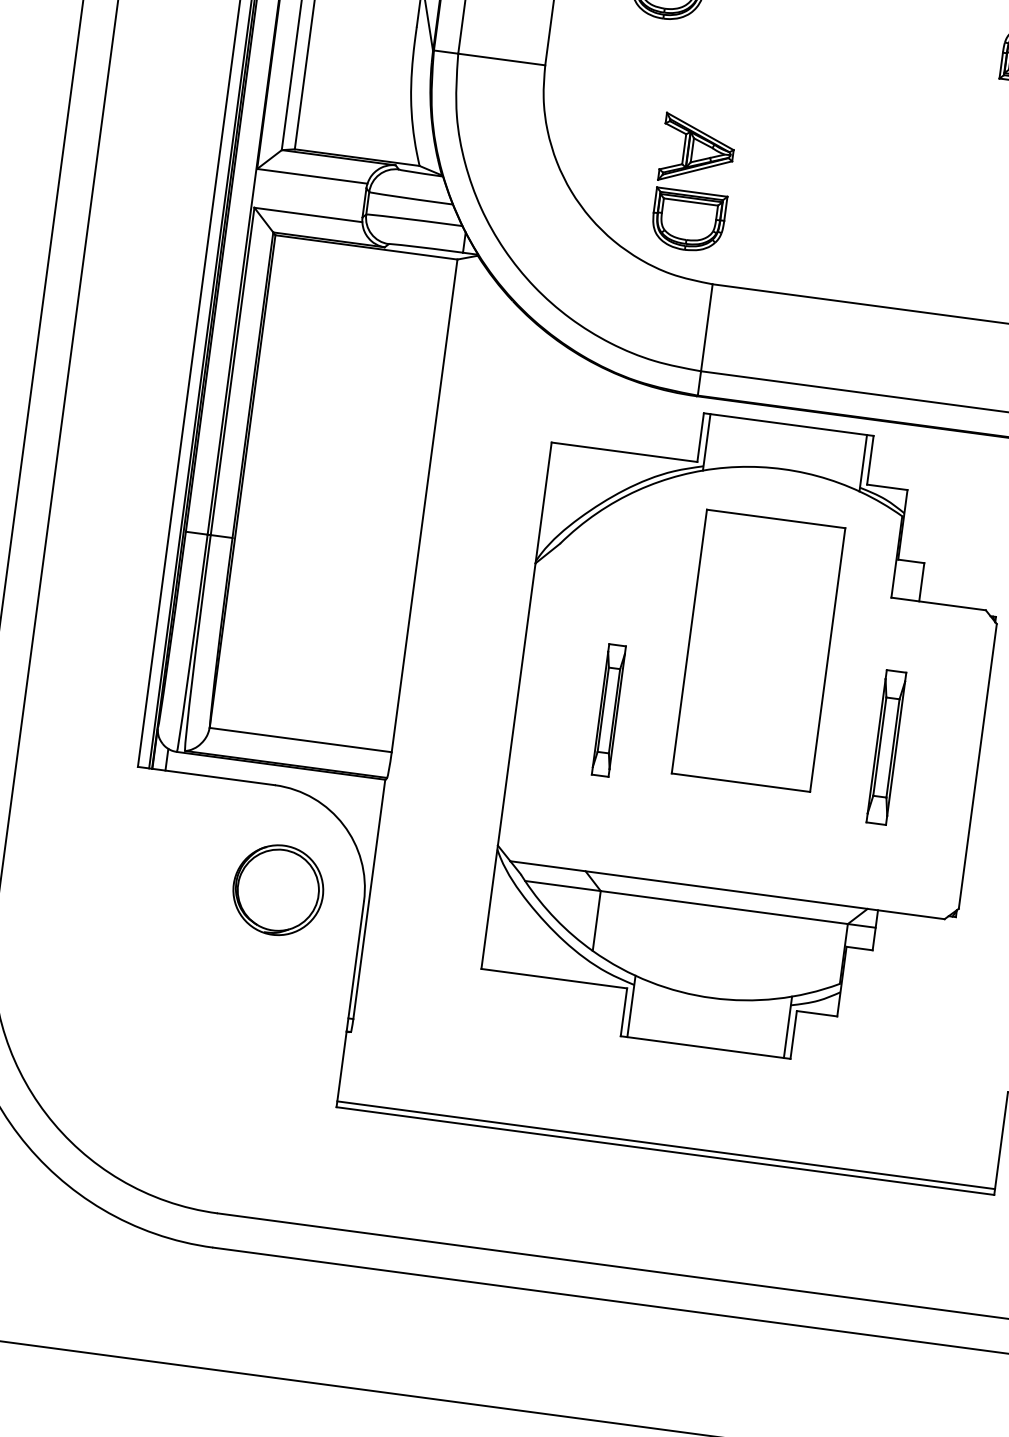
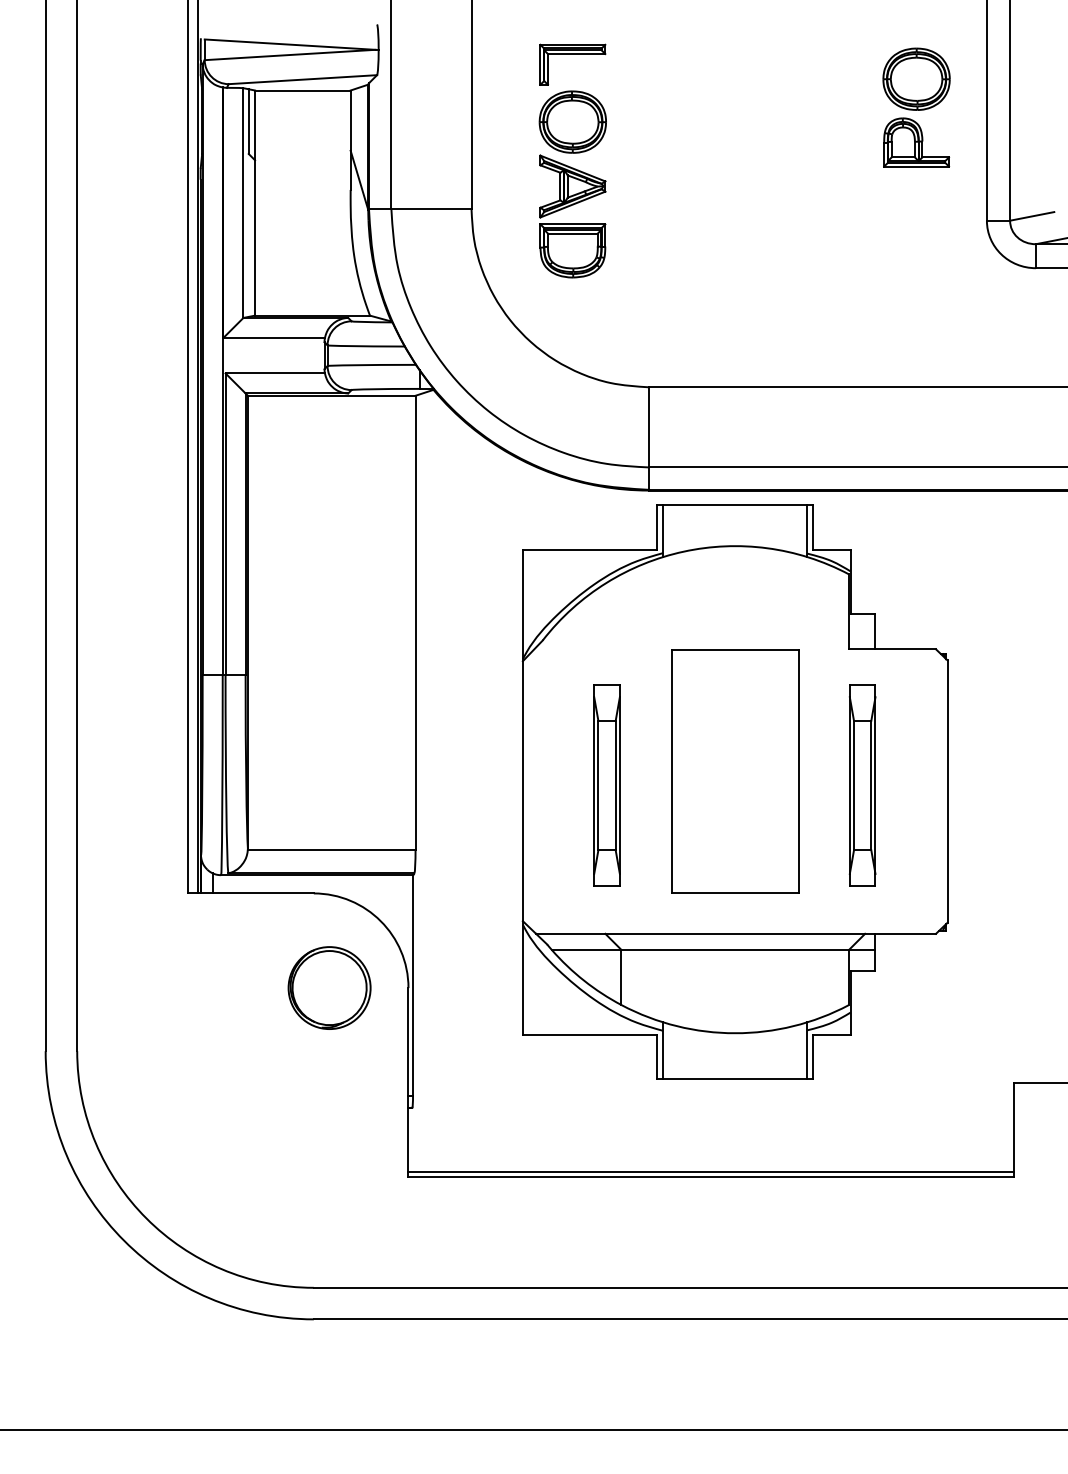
part: (691, 191) -> (572, 223), moved
part: (758, 650) -> (735, 771), moved
part: (608, 710) -> (606, 785), size x1.67
part: (886, 747) -> (862, 785), size x1.43

